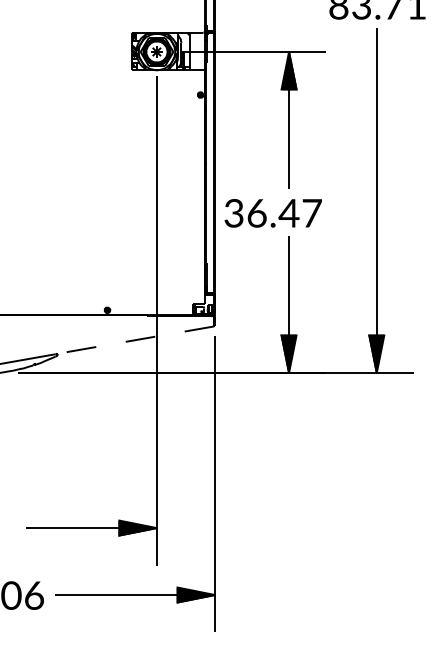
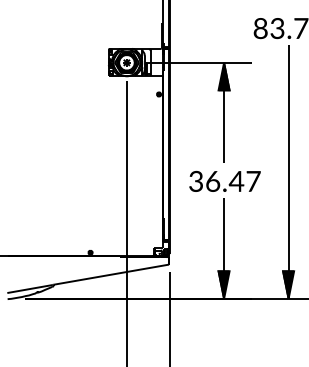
text: (272, 213) -> (224, 181), moved
line: (135, 340) -> (111, 274), dashed -> solid

